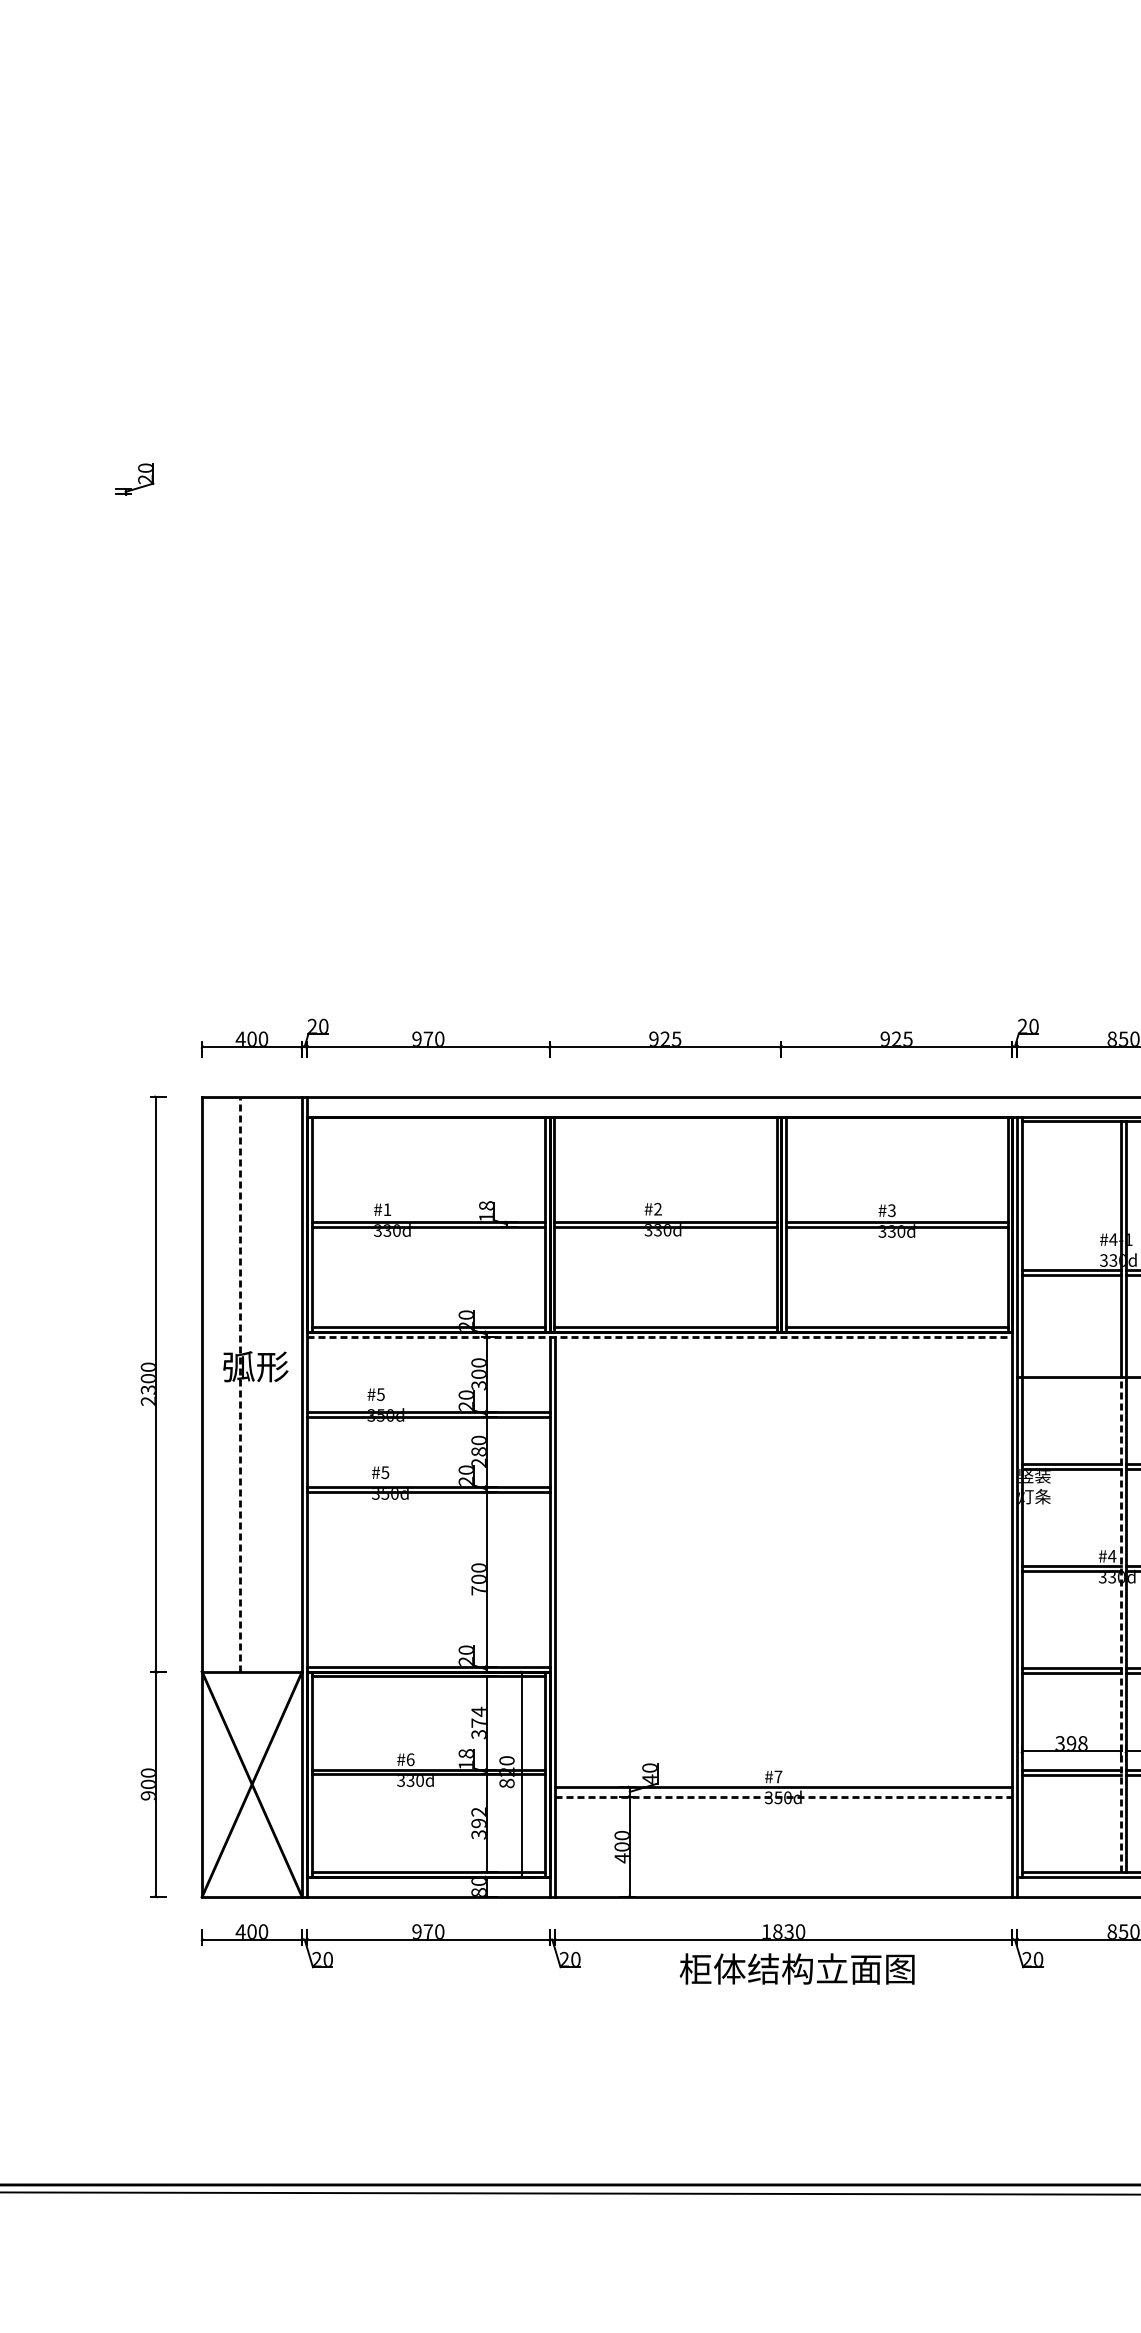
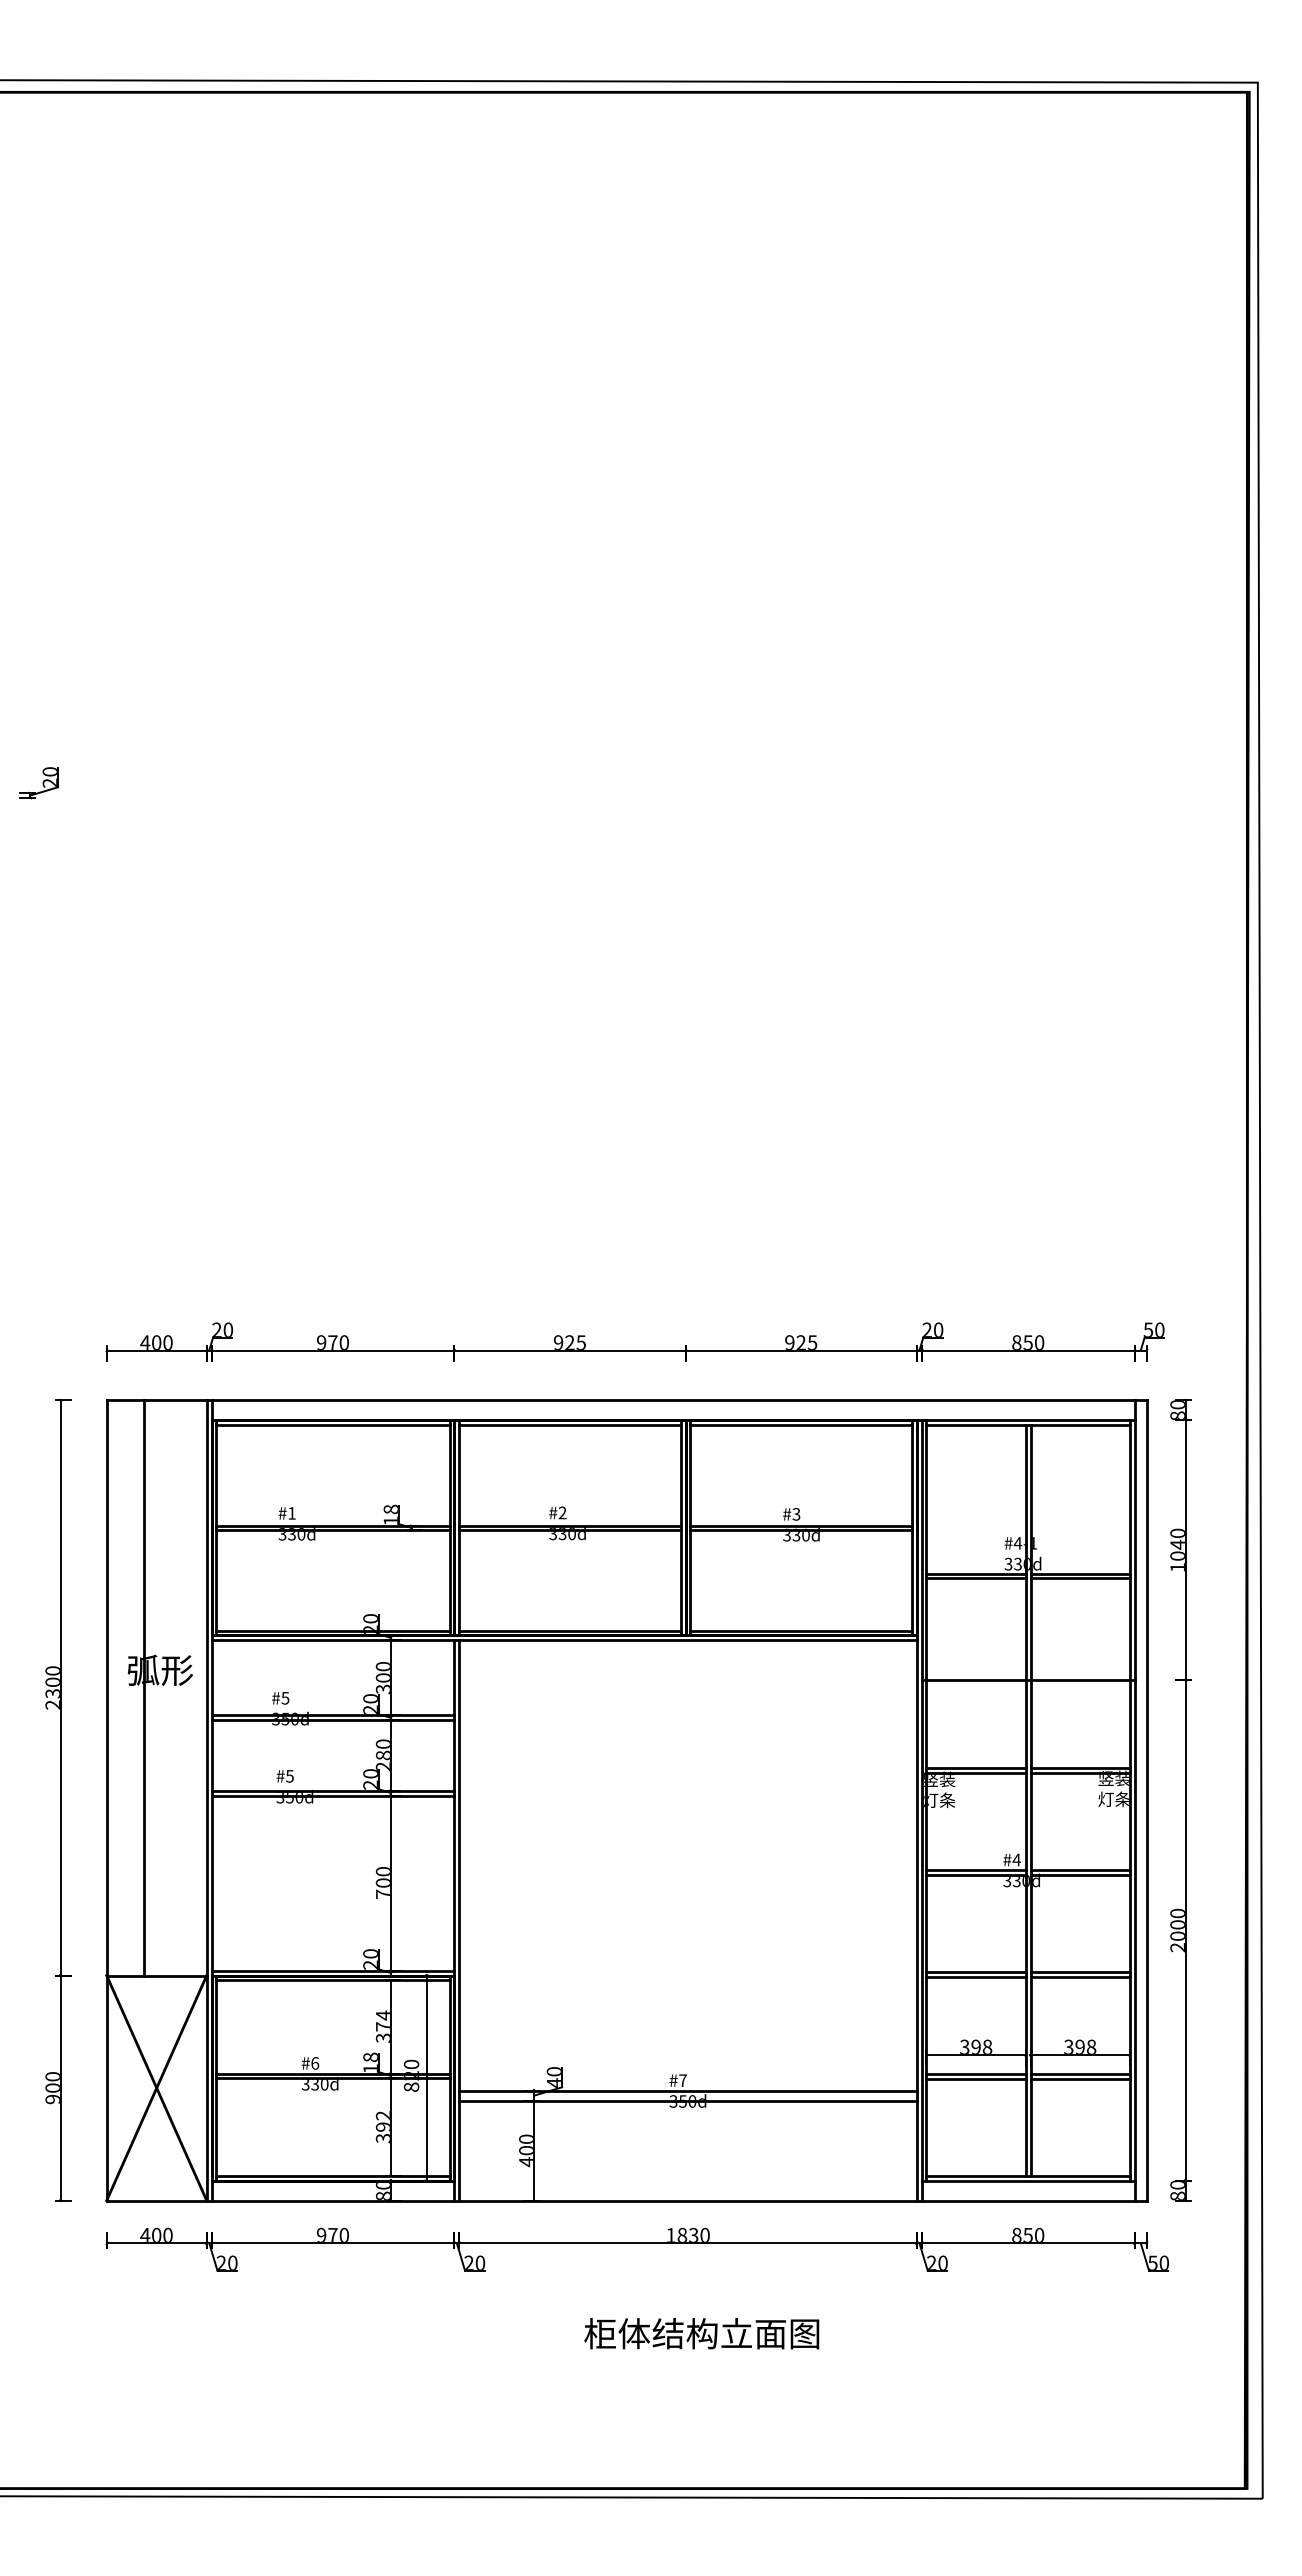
line: (427, 1120) -> (332, 1424), added
line: (664, 1120) -> (569, 1424), added
line: (896, 1120) -> (801, 1424), added
line: (659, 1336) -> (564, 1640), dashed -> solid
line: (239, 1383) -> (144, 1687), dashed -> solid
line: (1120, 1624) -> (1025, 1928), dashed -> solid
line: (783, 1796) -> (688, 2100), dashed -> solid
text: (796, 1968) -> (701, 2333), moved

